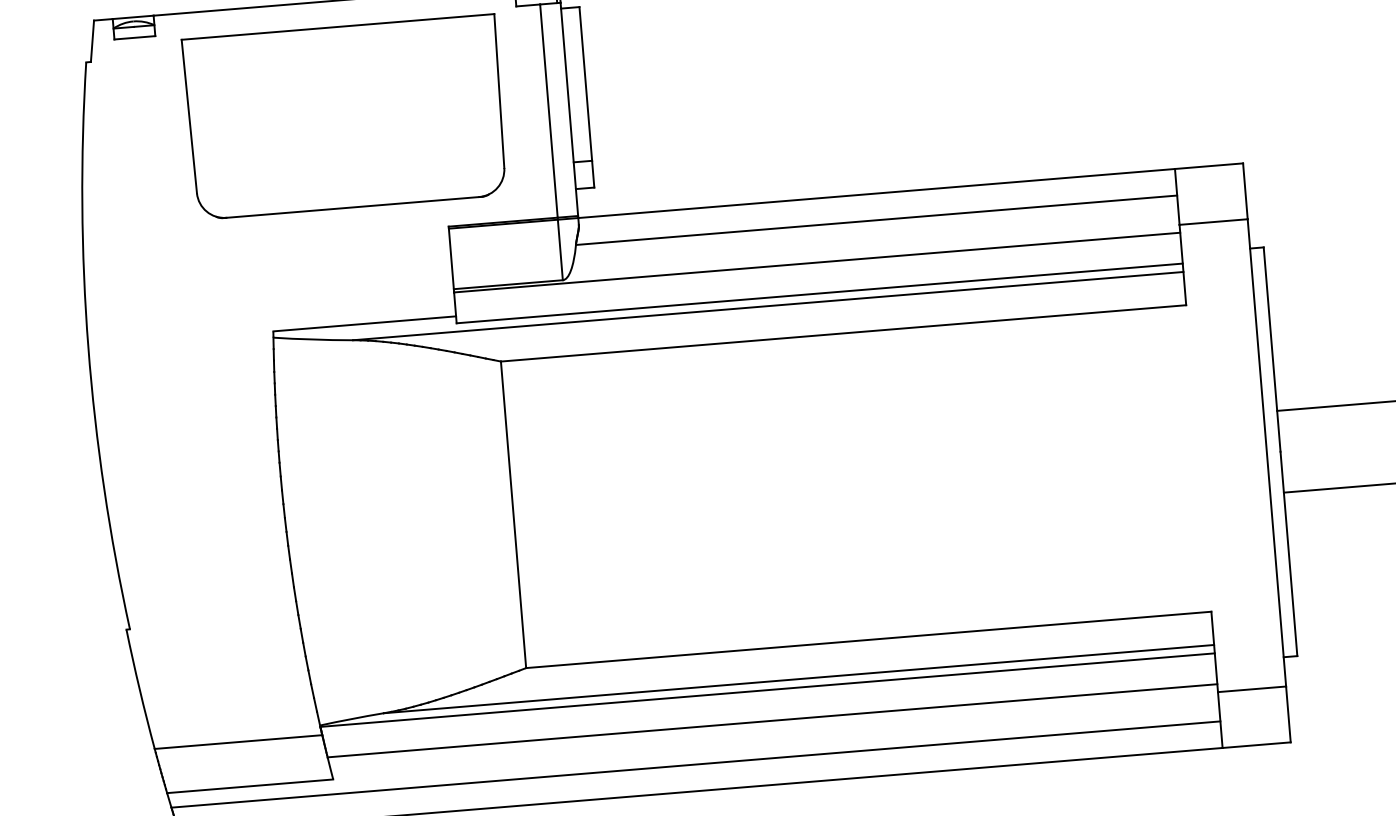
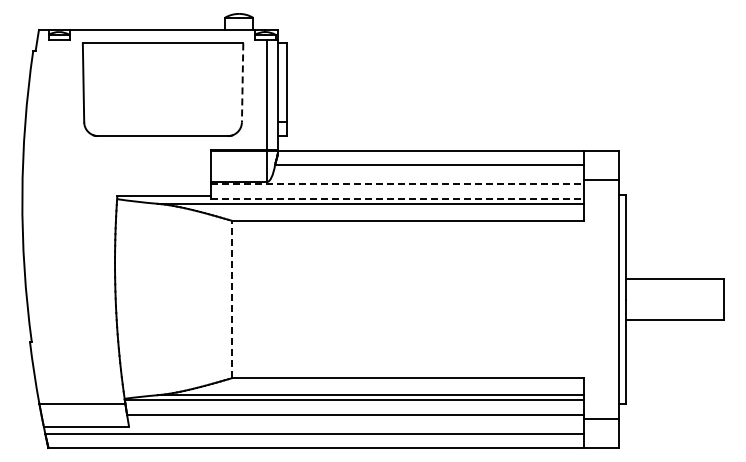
line: (499, 92) -> (242, 83), solid -> dashed
line: (817, 262) -> (397, 183), solid -> dashed
line: (819, 293) -> (397, 199), solid -> dashed
line: (514, 514) -> (232, 299), solid -> dashed

